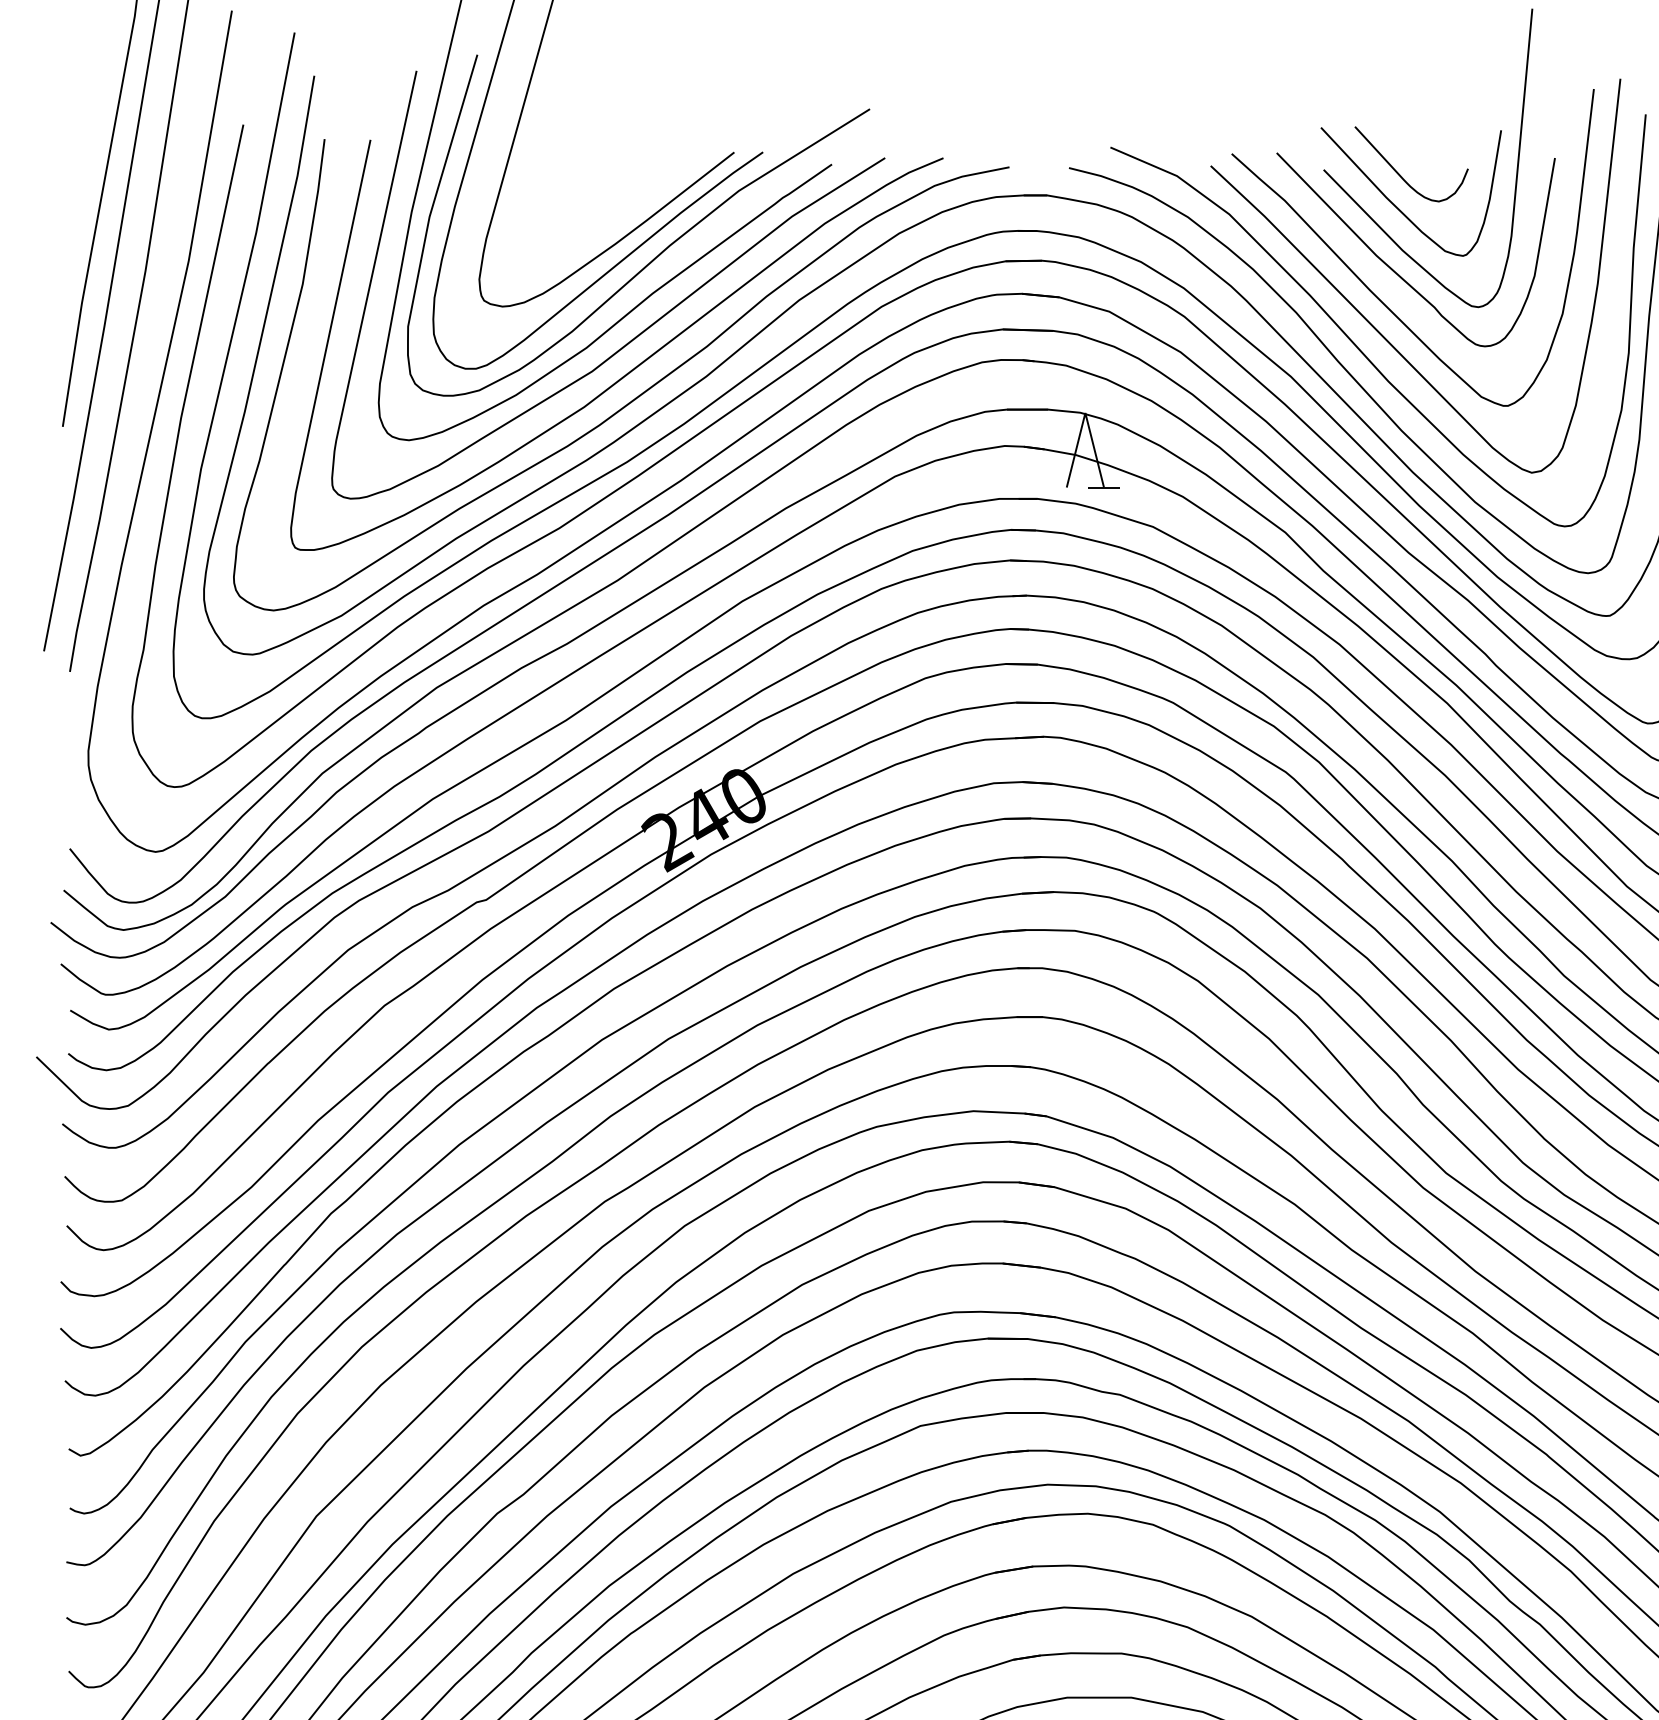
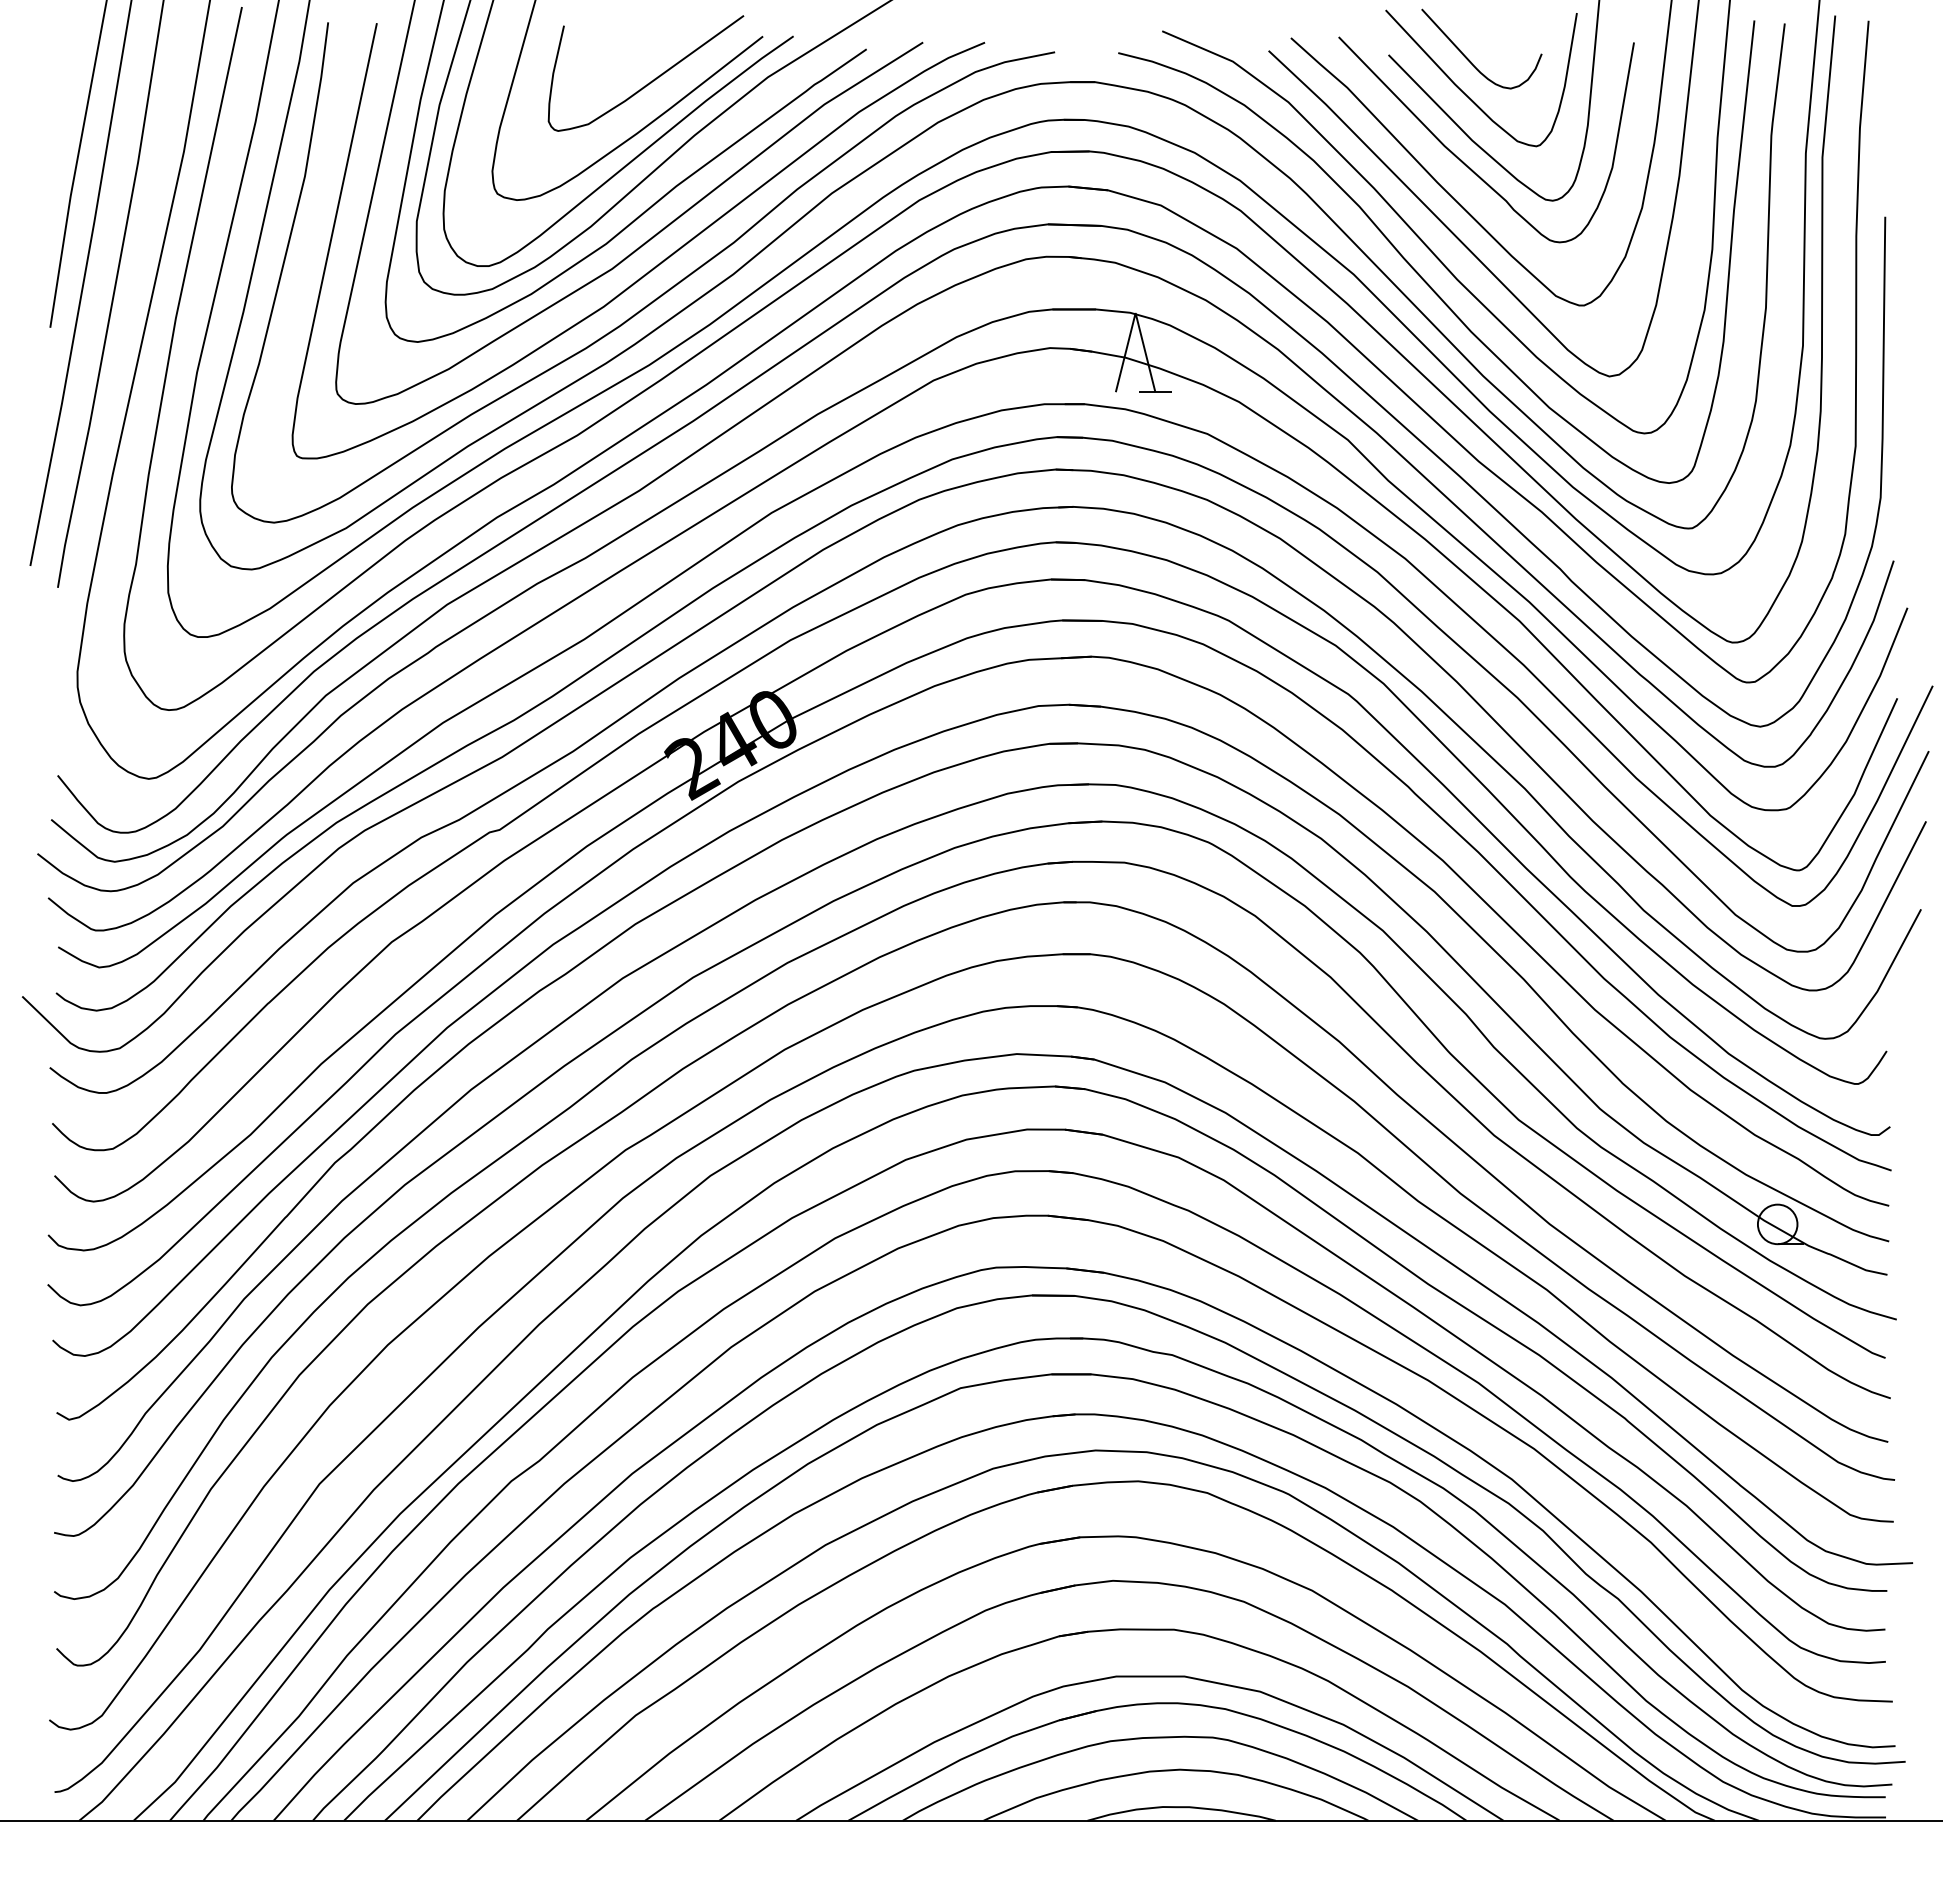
curve: (629, 193) -> (651, 80), added

